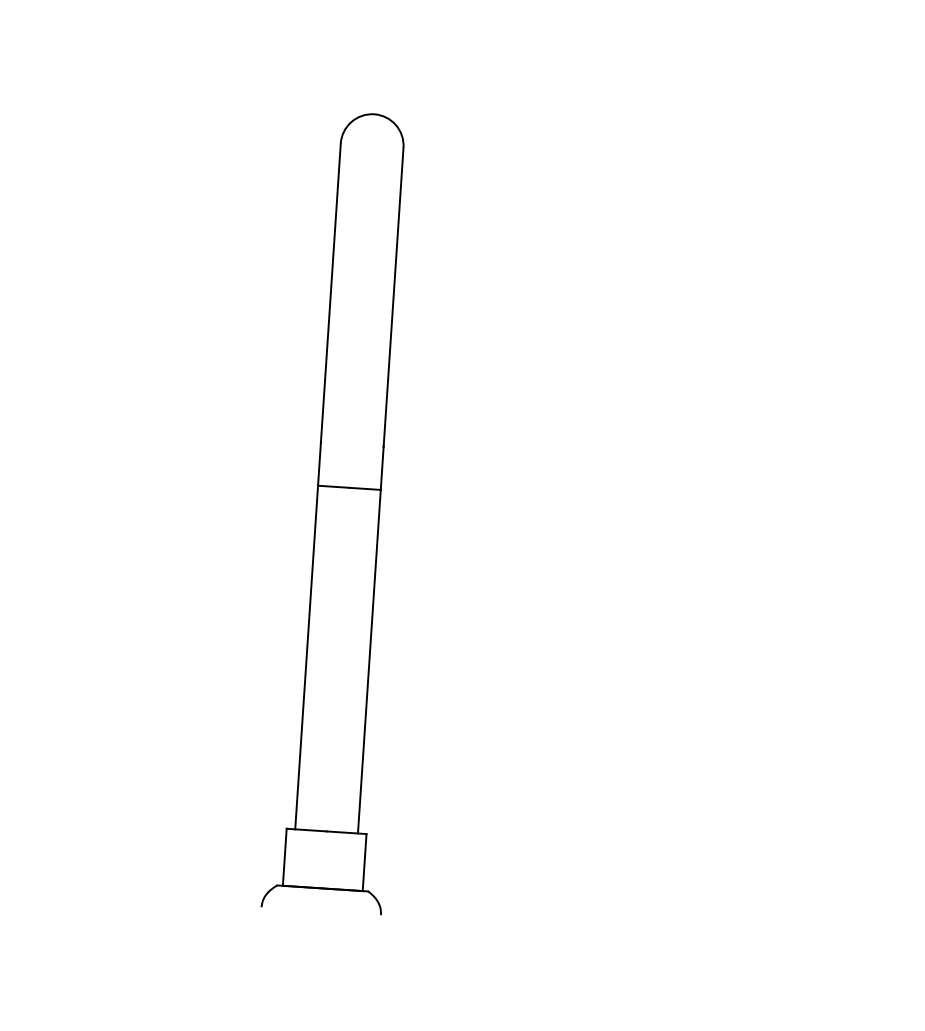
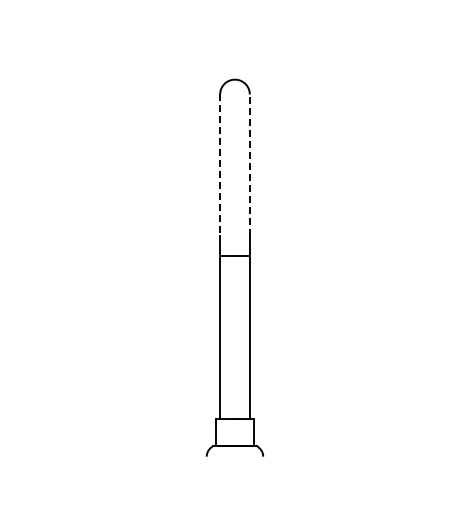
line: (331, 293) -> (220, 165), solid -> dashed
line: (392, 297) -> (249, 165), solid -> dashed

